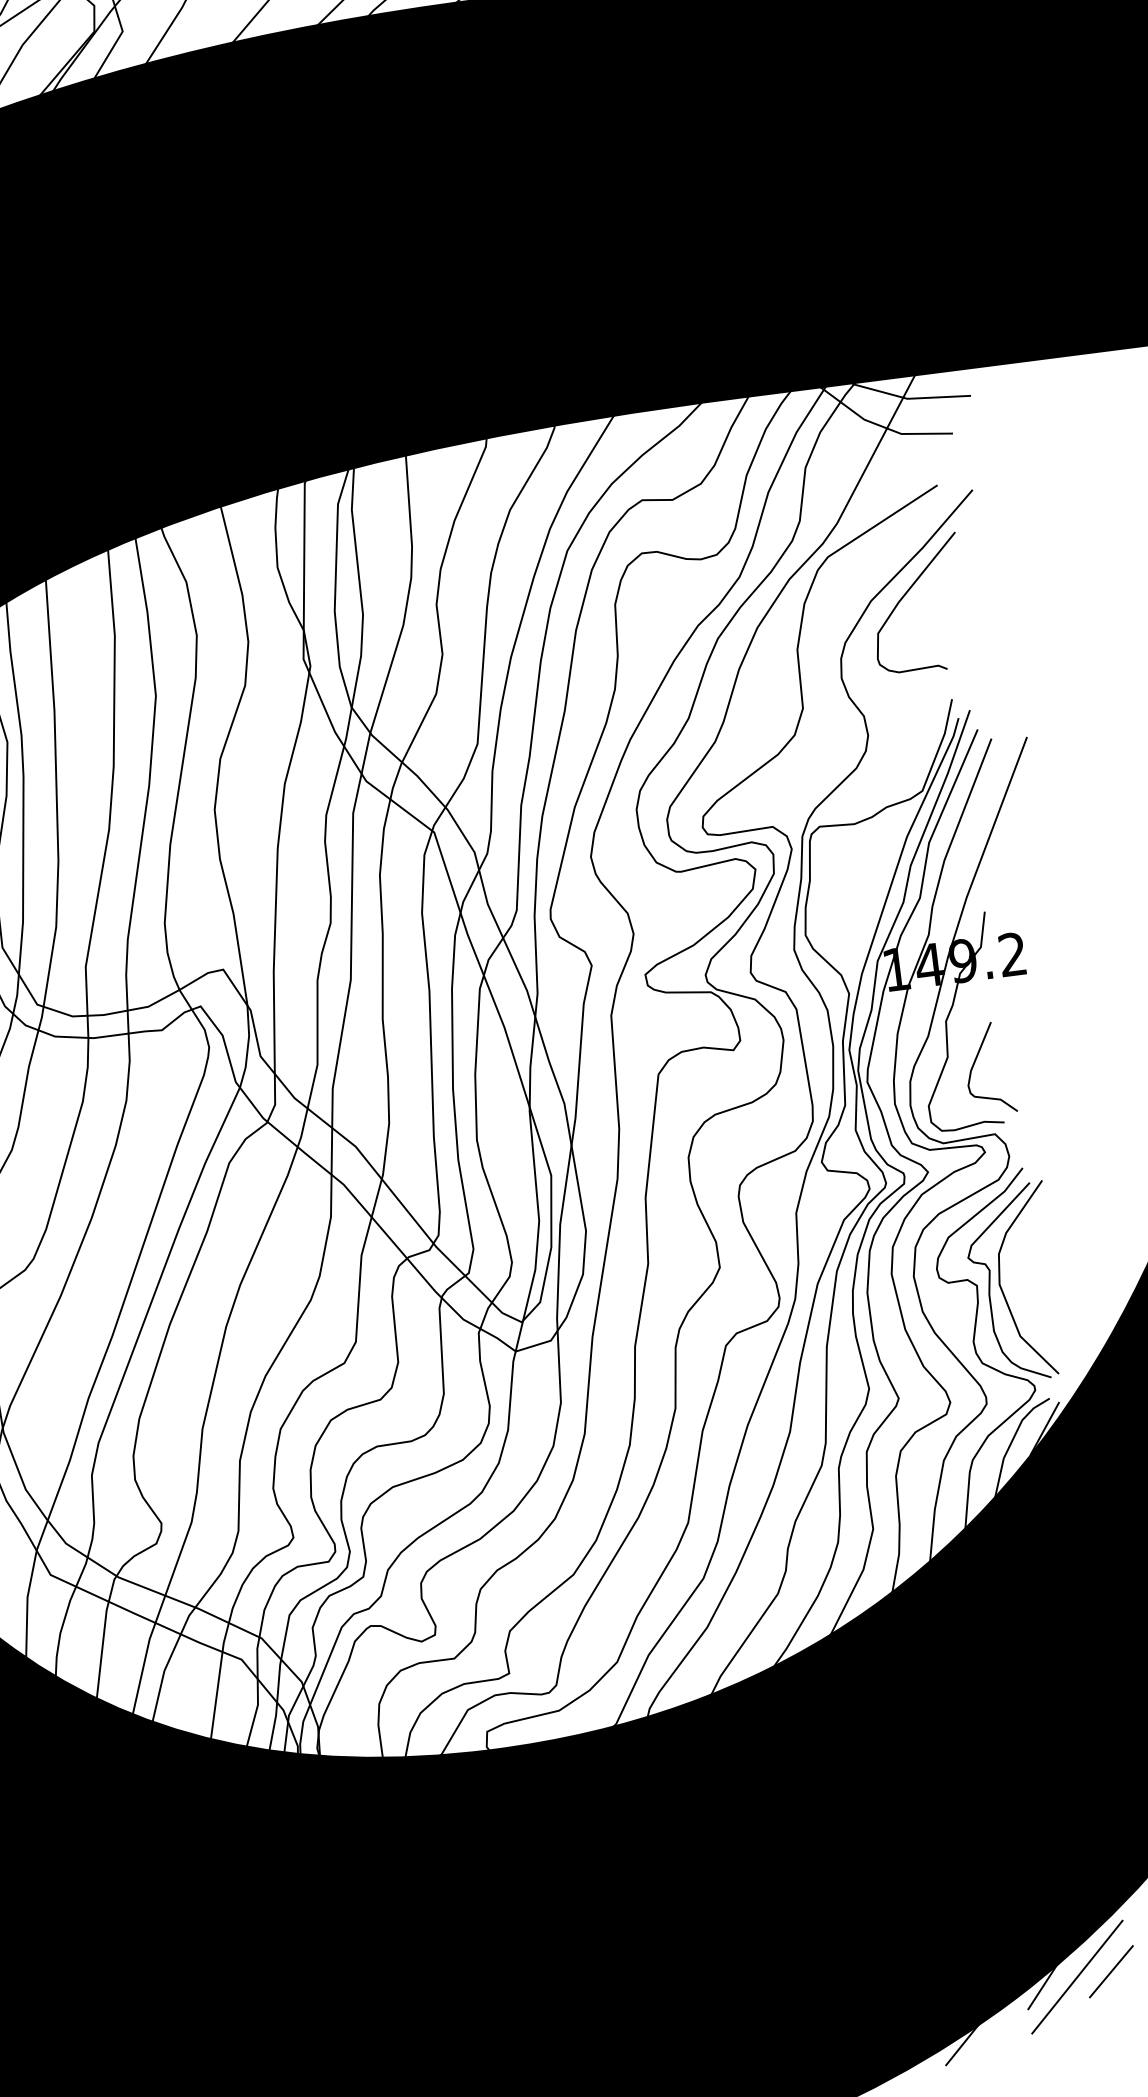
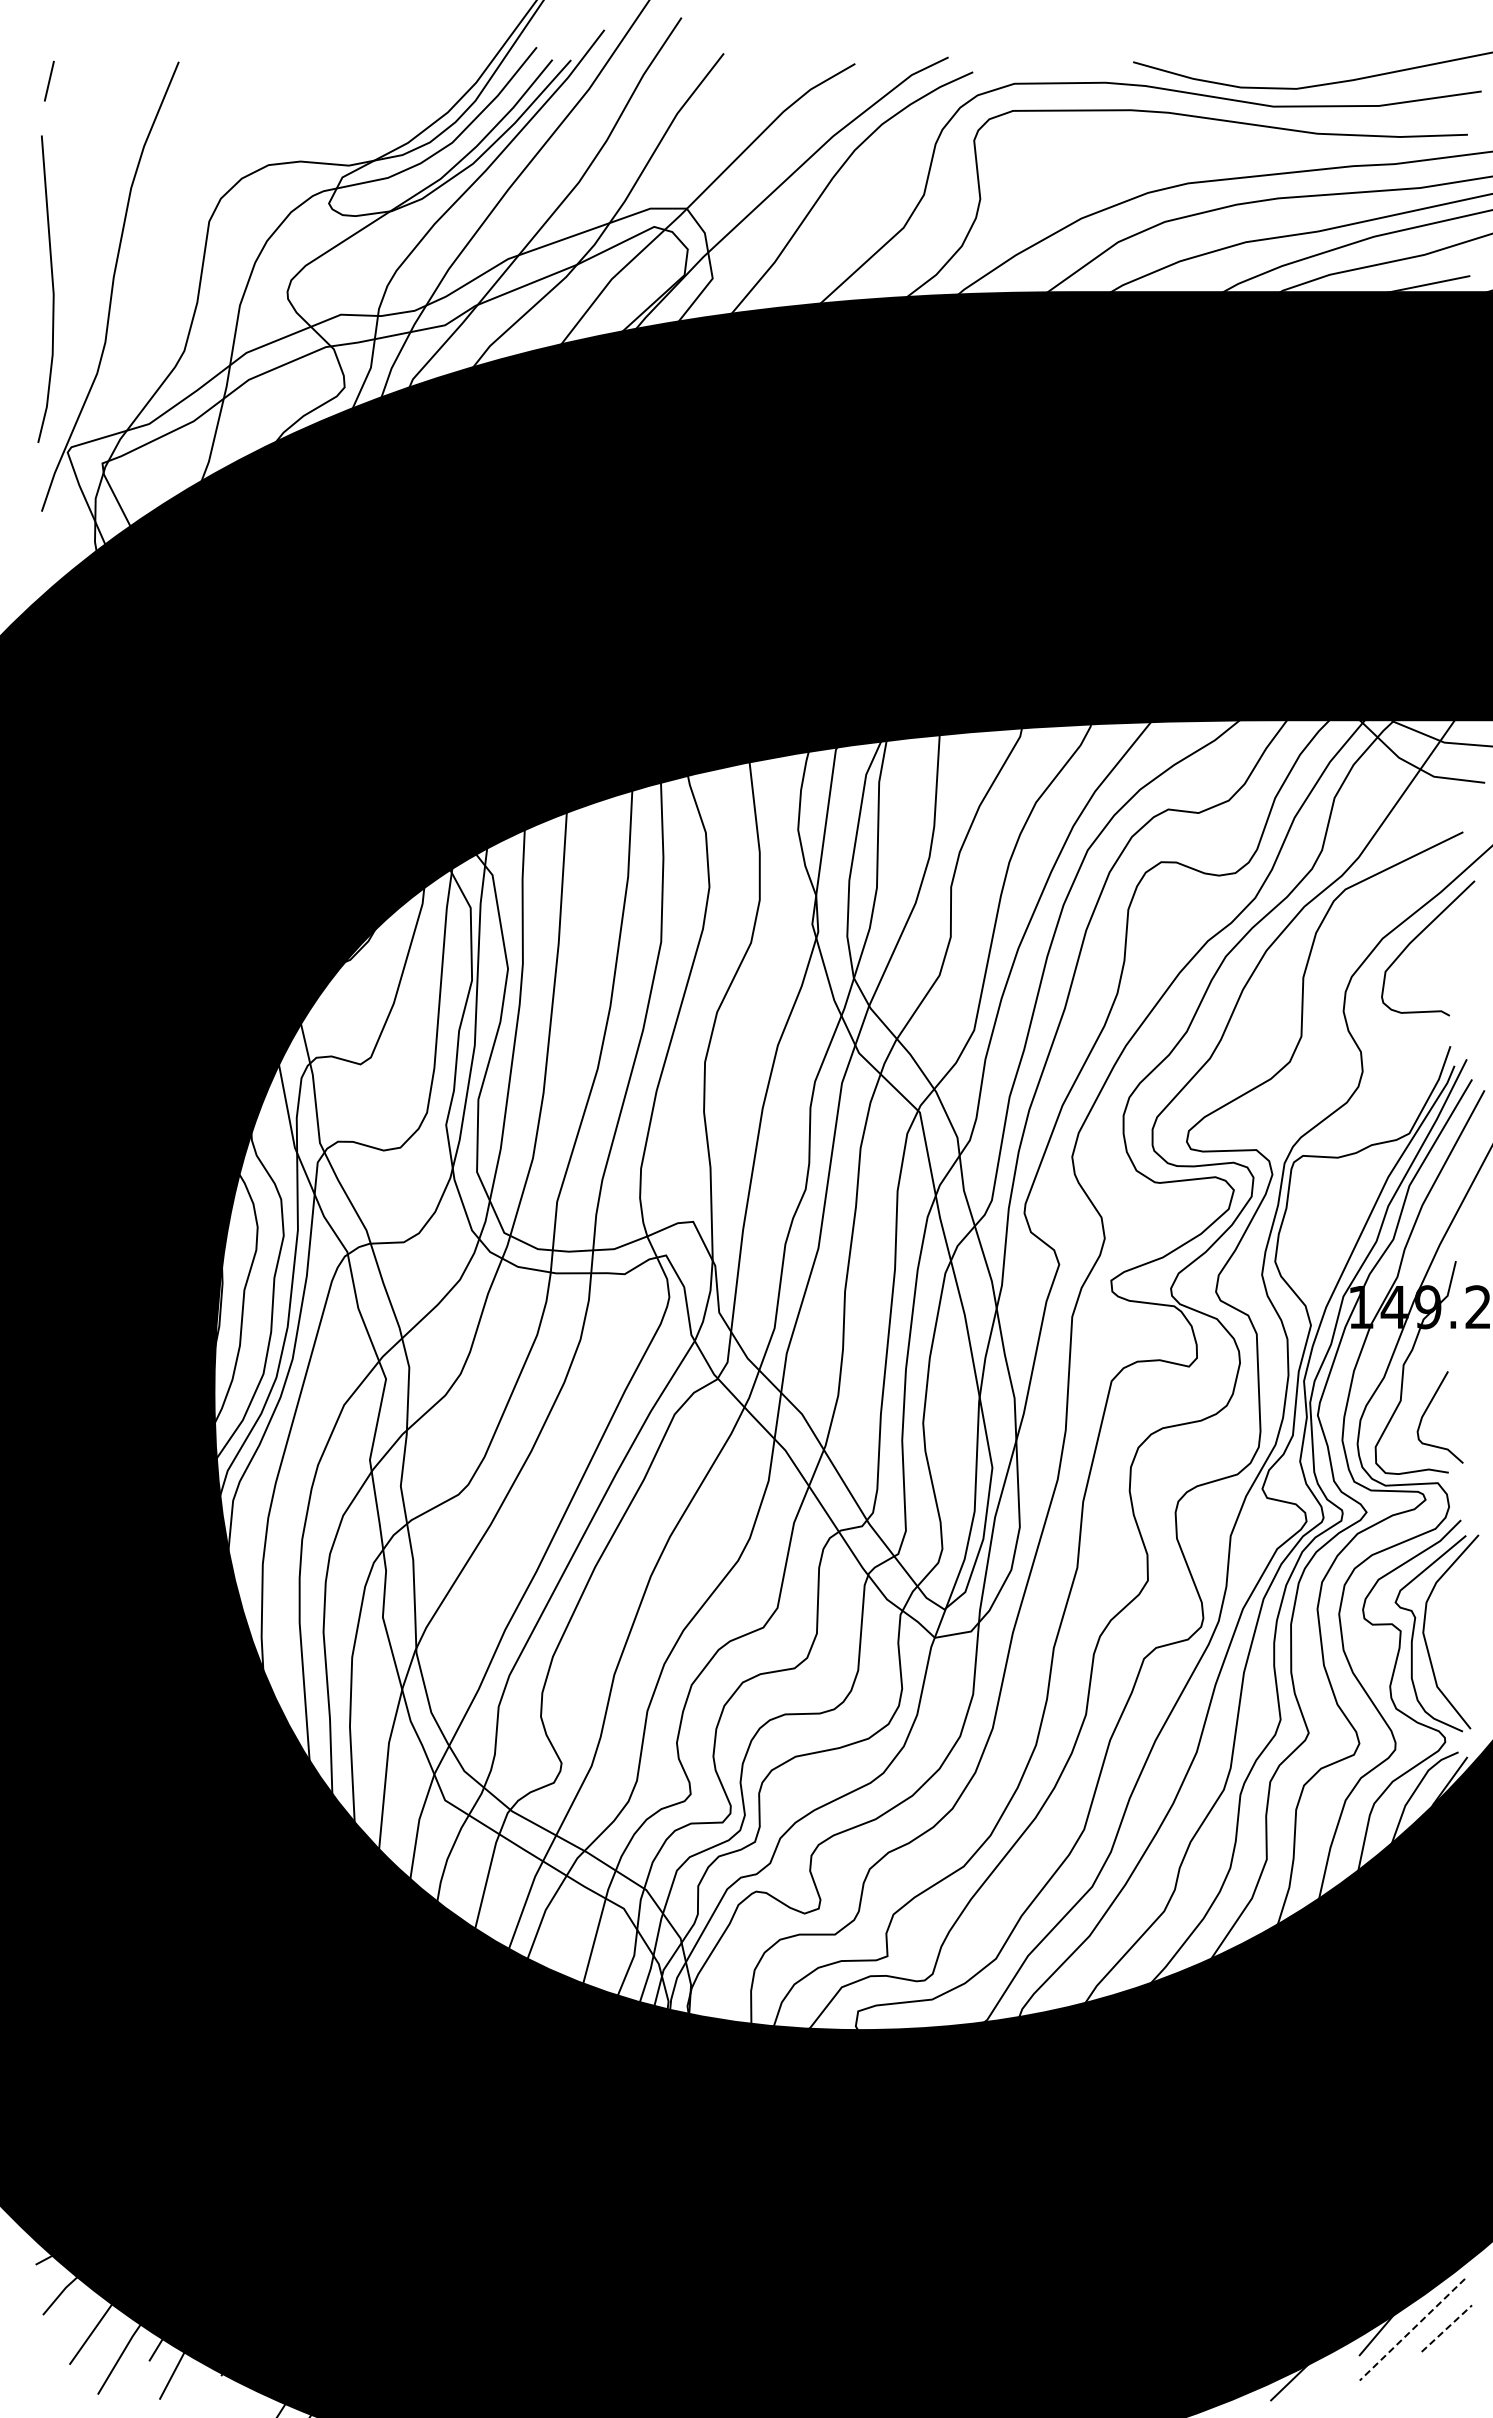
line: (1112, 1971) -> (1447, 2328), solid -> dashed
line: (1077, 1977) -> (1412, 2330), solid -> dashed

